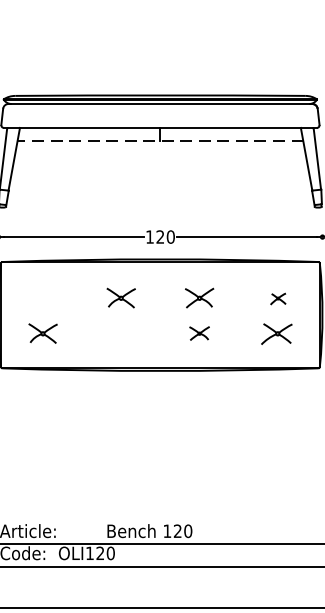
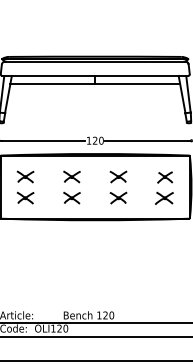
line: (160, 140) -> (95, 83), dashed -> solid
part: (42, 297) -> (25, 176), added
part: (278, 298) -> (165, 177), size x1.67
part: (120, 332) -> (71, 197), added
part: (199, 332) -> (118, 197), size x1.43

